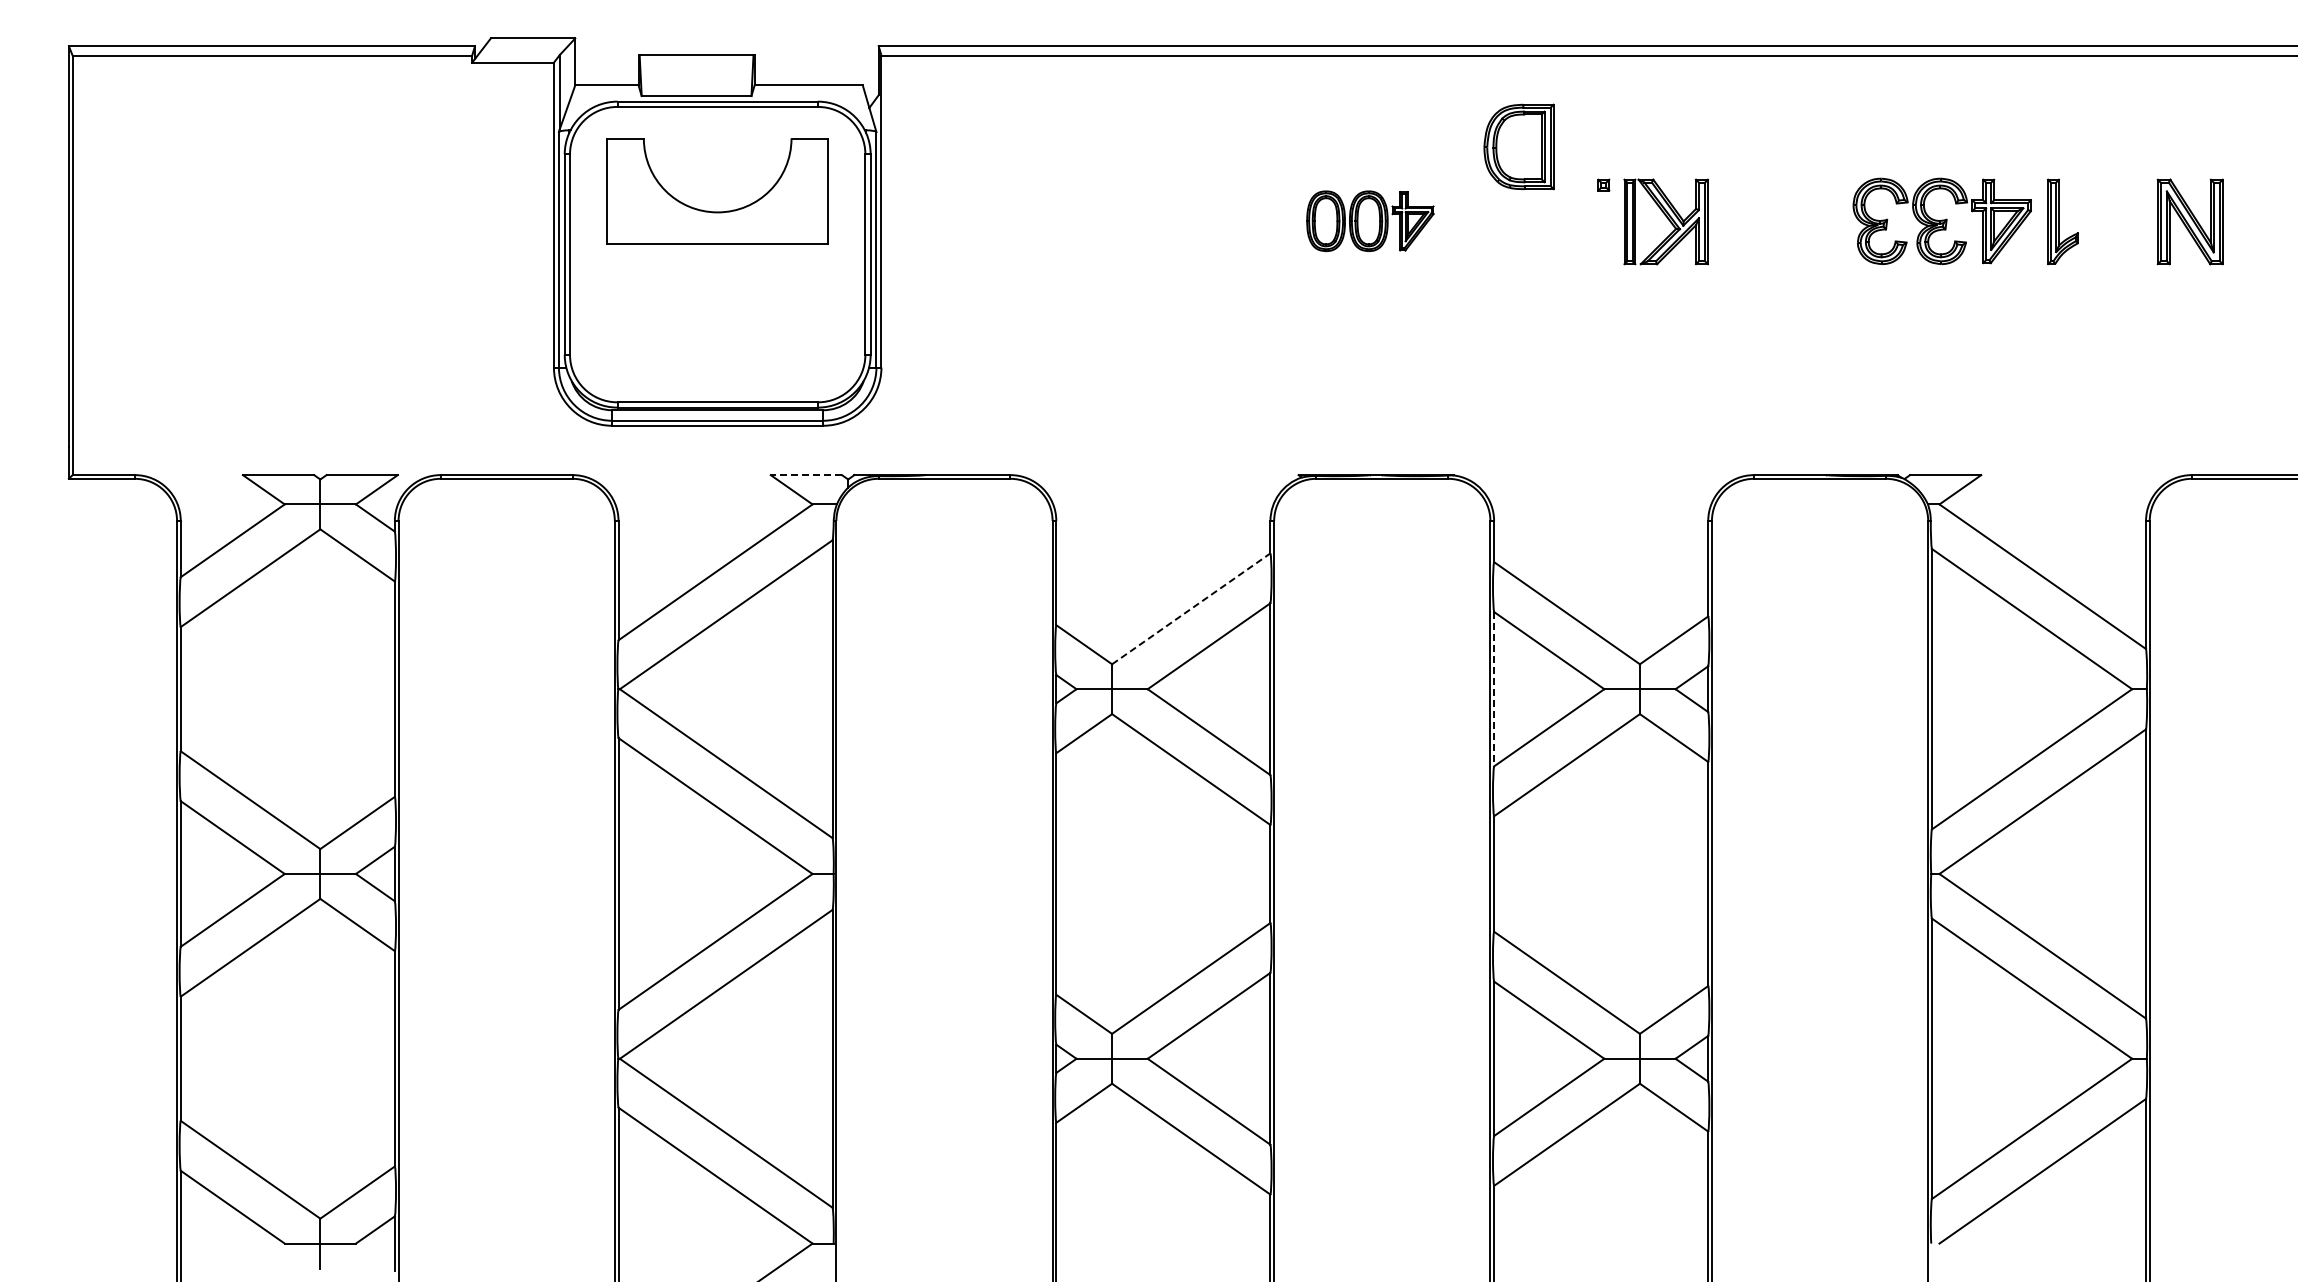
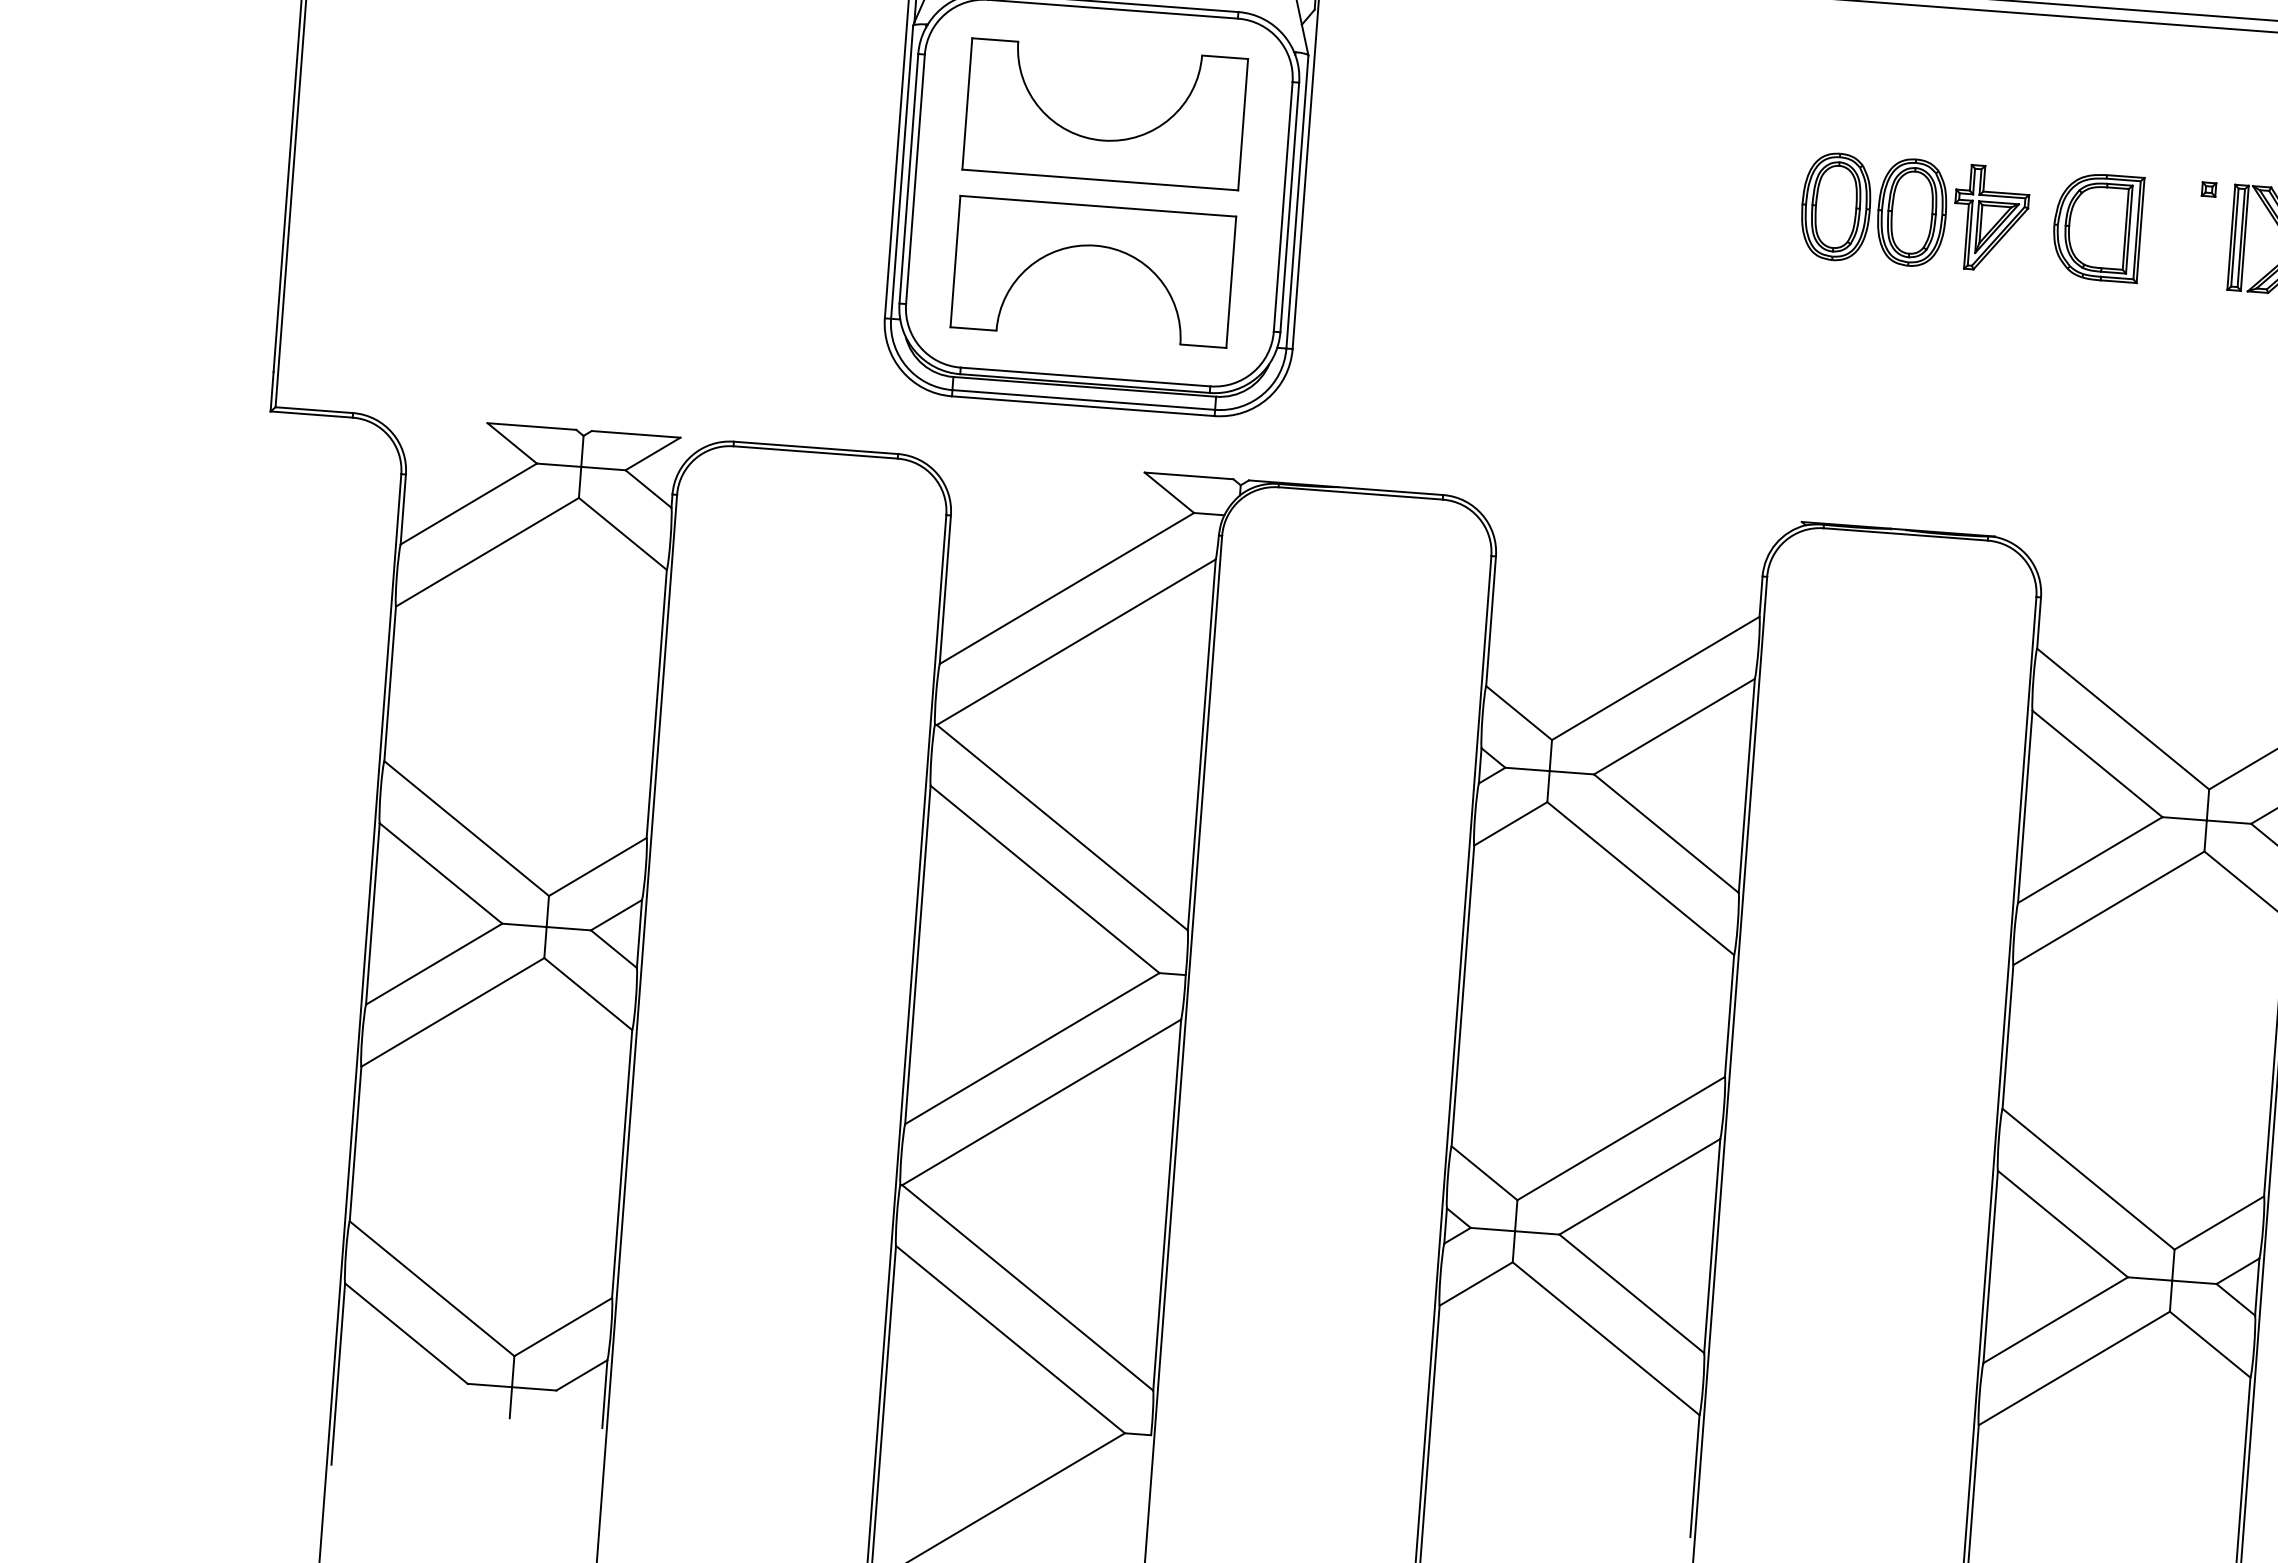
part: (1518, 146) -> (2096, 226), moved
part: (1370, 220) -> (1915, 211), size x1.43
part: (717, 297) -> (1095, 246), added
line: (806, 475) -> (1189, 476), dashed -> solid
line: (1191, 608) -> (1656, 678), dashed -> solid
line: (1494, 689) -> (2025, 807), dashed -> solid

